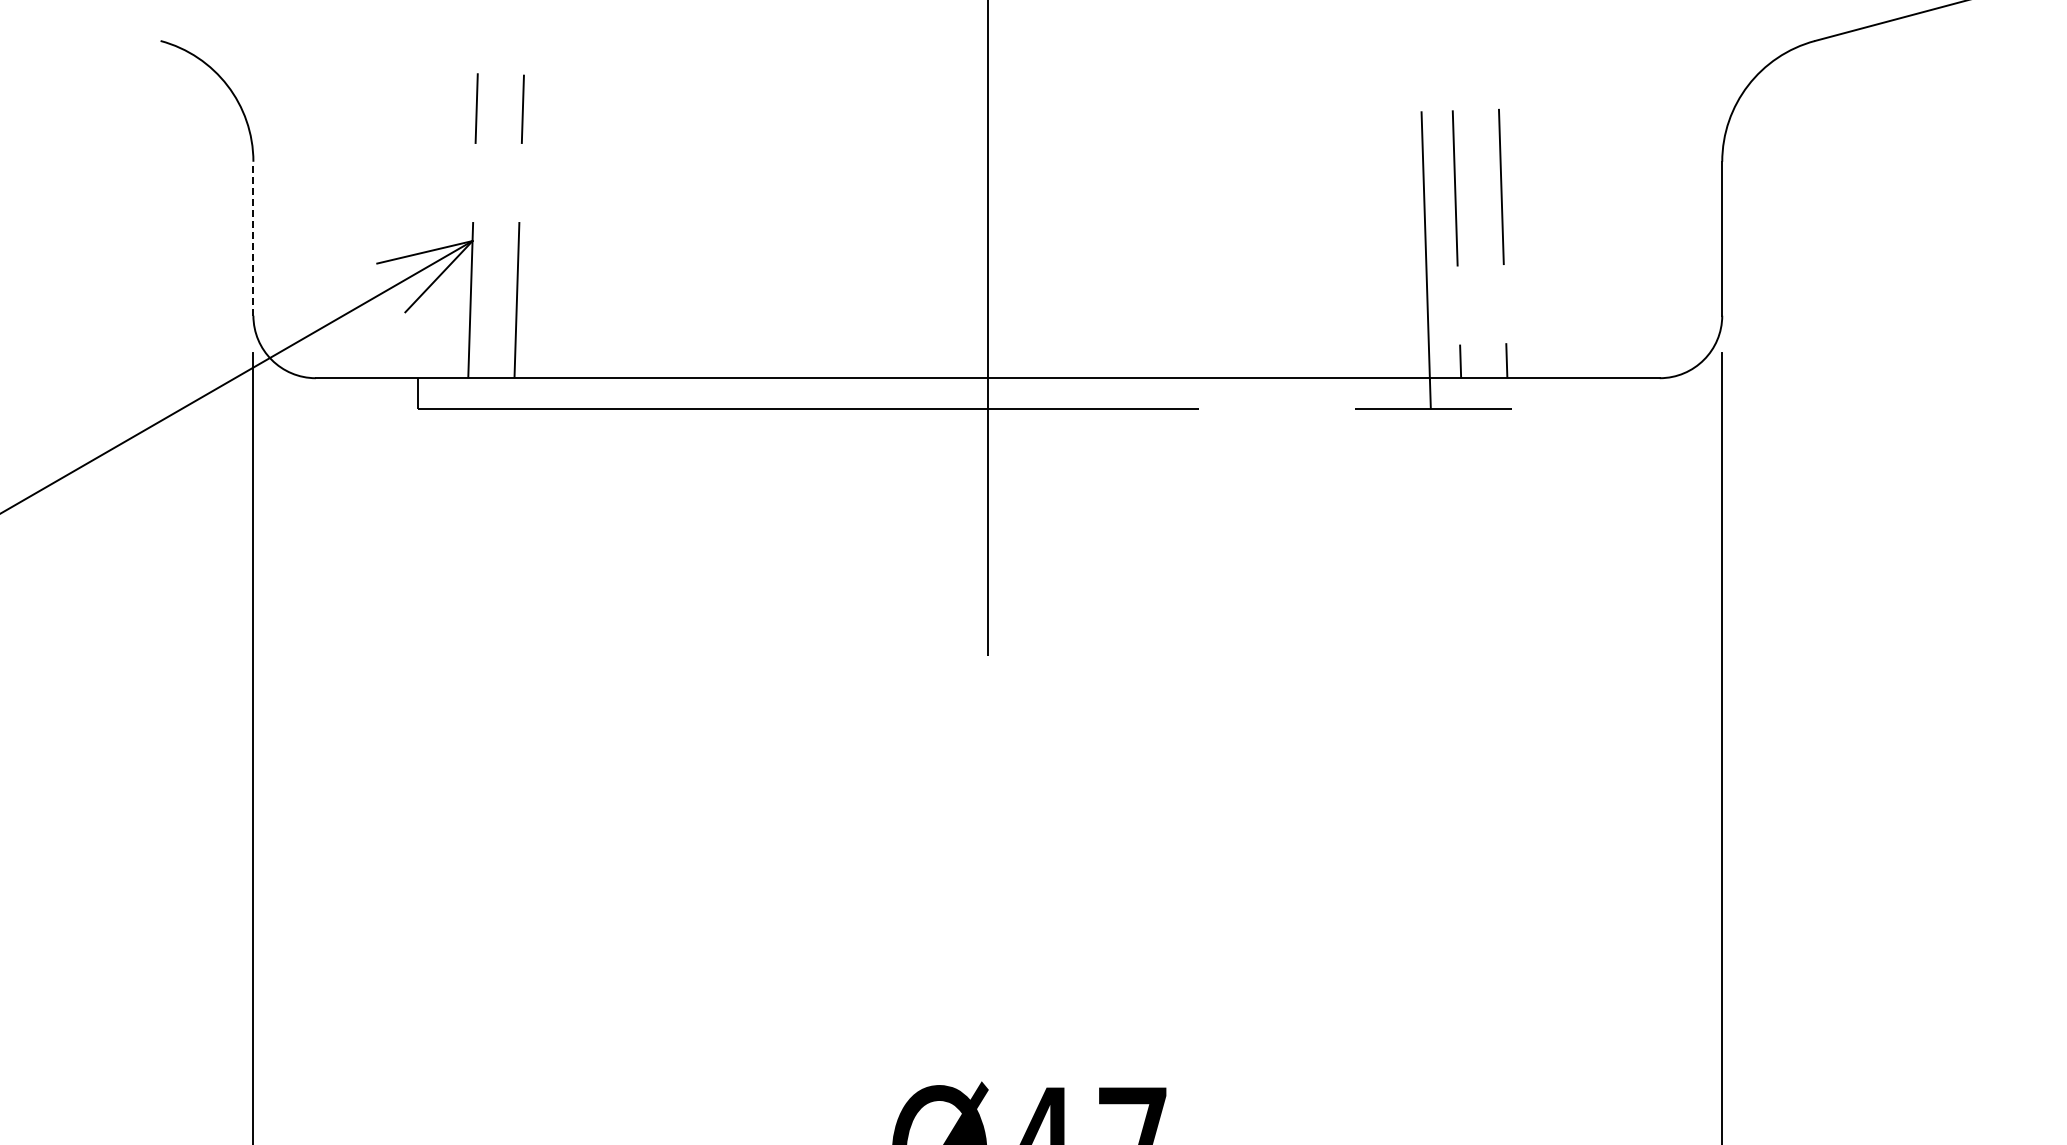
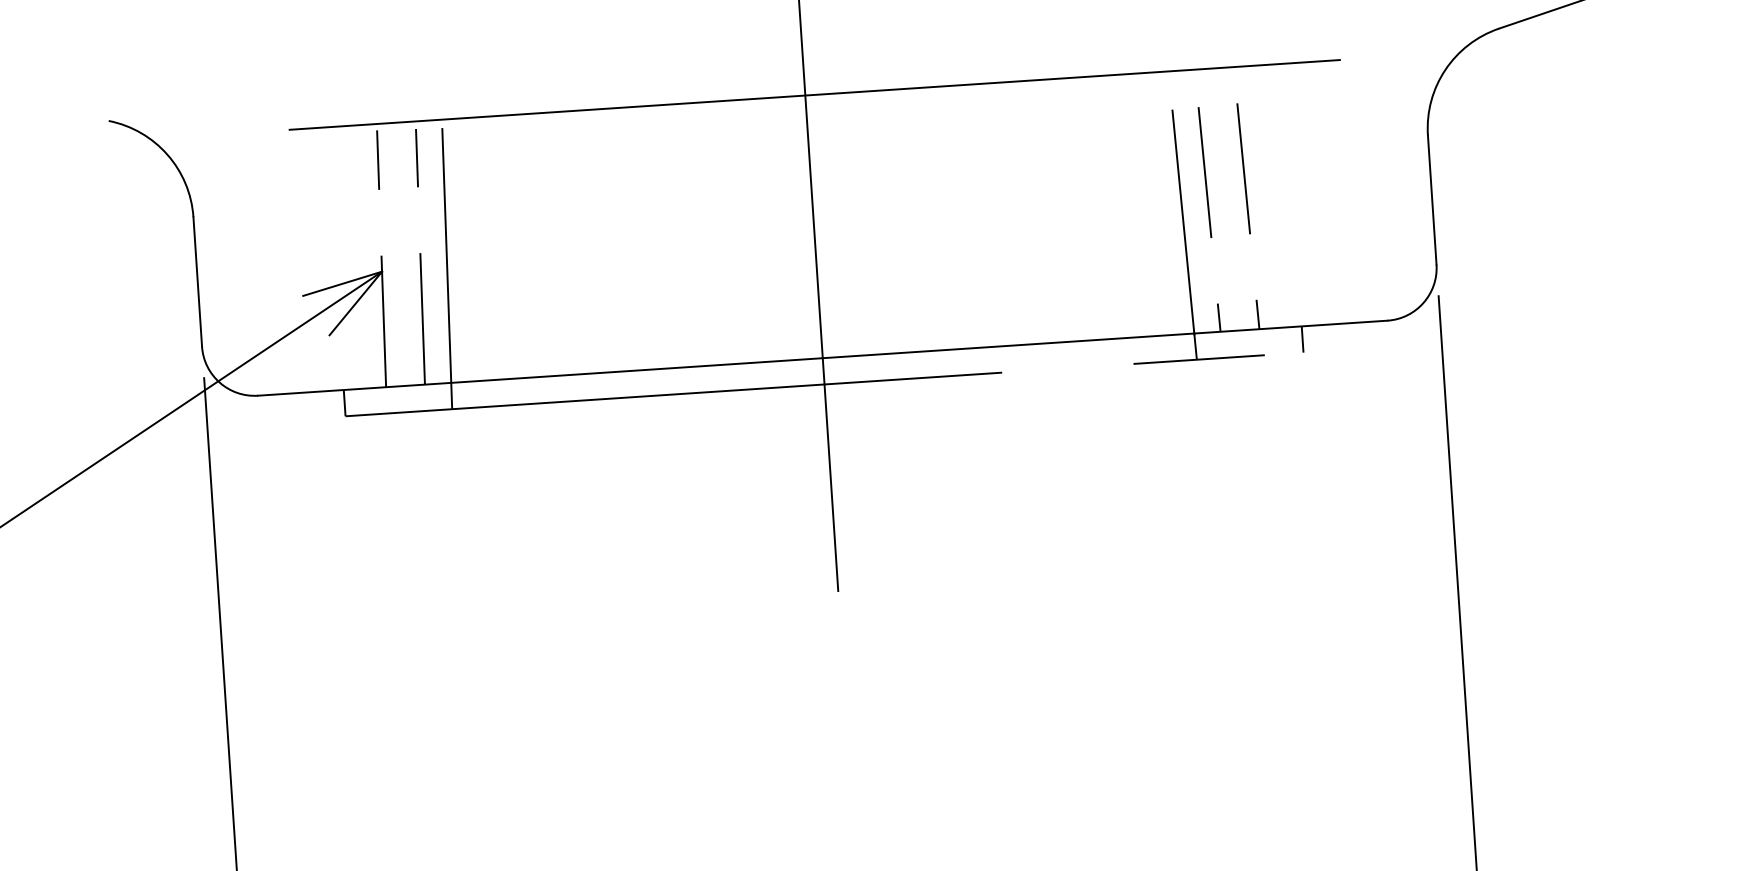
line: (998, 65) -> (814, 94), added
line: (253, 238) -> (197, 281), dashed -> solid
line: (549, 242) -> (446, 268), added
line: (1557, 393) -> (1302, 339), added

